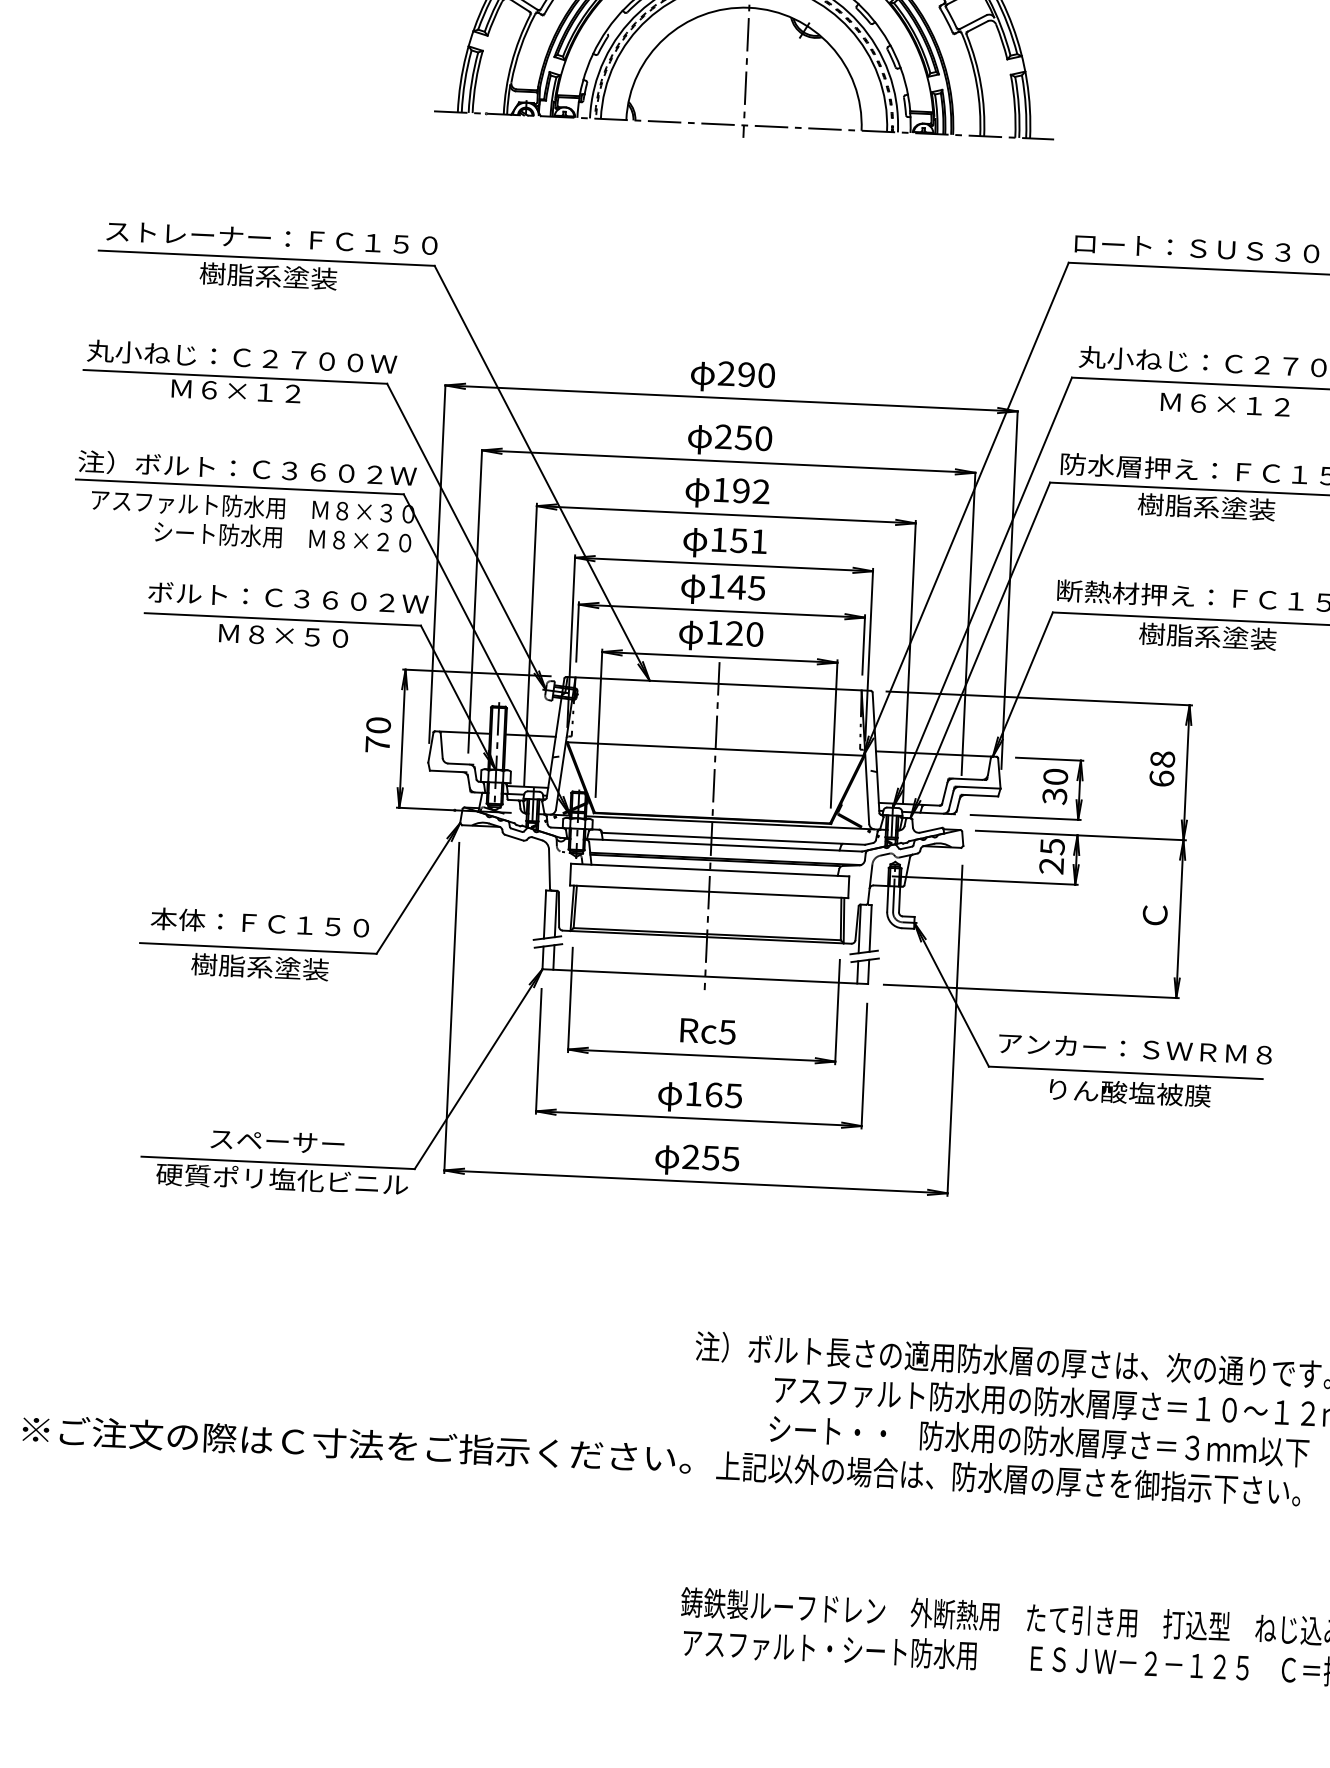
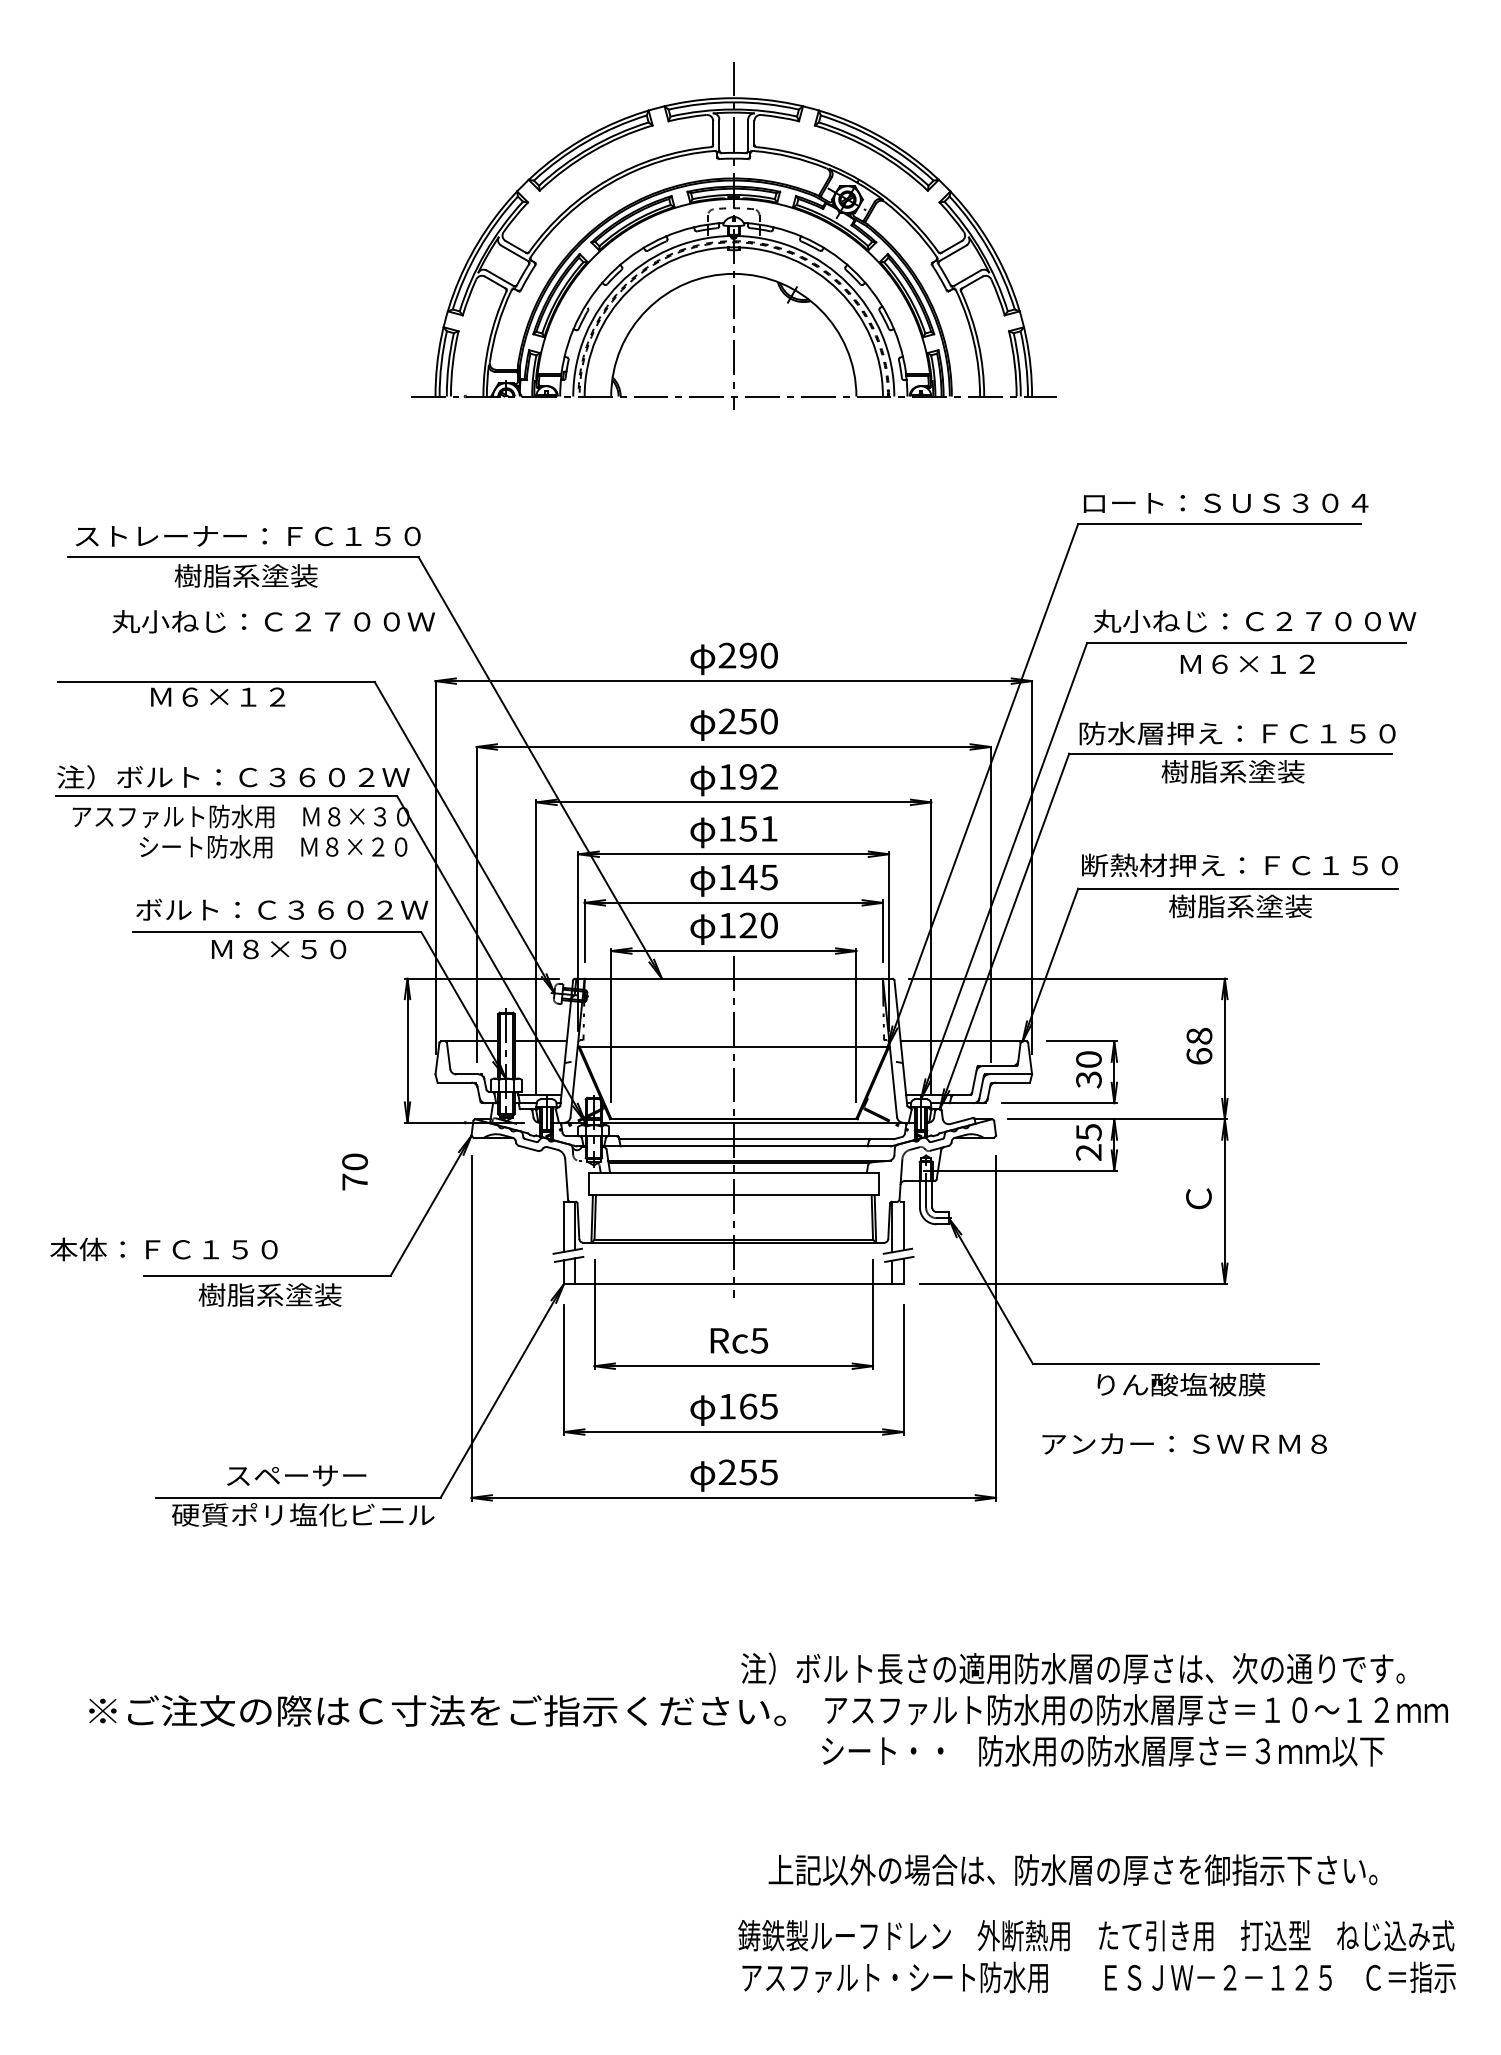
text: (241, 357) -> (273, 621), moved
text: (377, 734) -> (354, 1171), moved
text: (259, 923) -> (163, 1249), moved
text: (1135, 1048) -> (1184, 1443), moved
text: (356, 1443) -> (437, 1710), moved
text: (1008, 1478) -> (1072, 1869), moved

